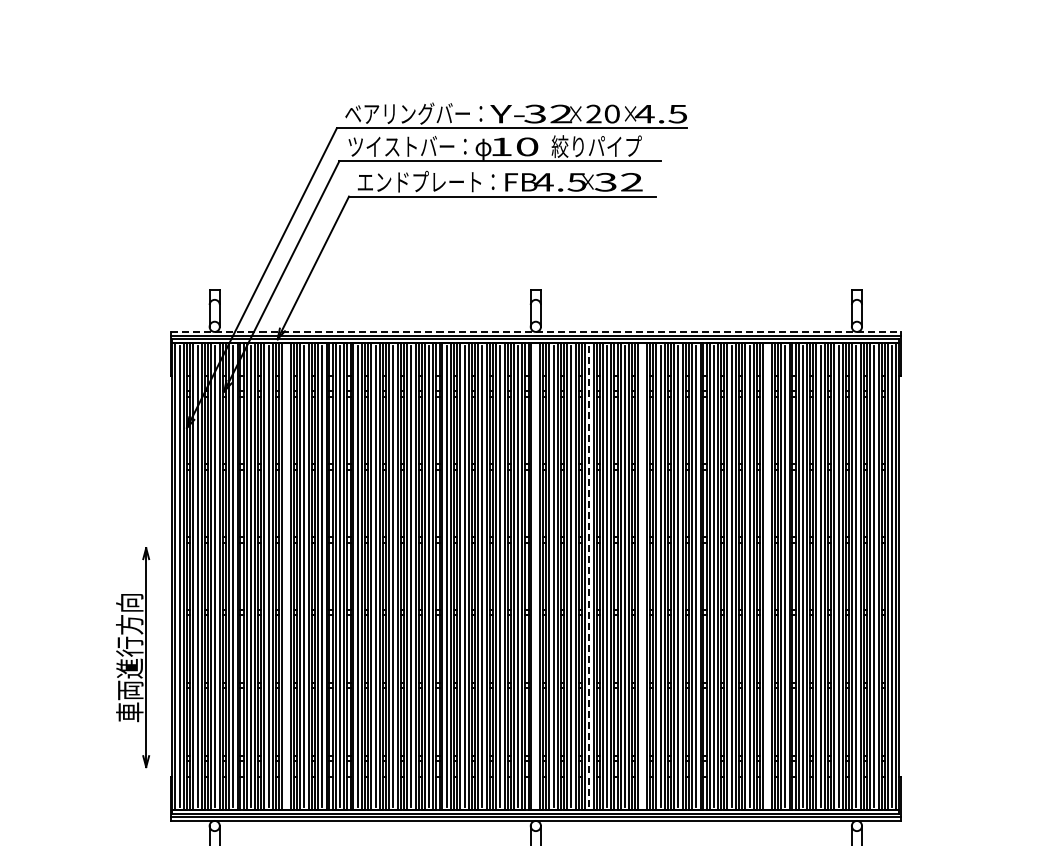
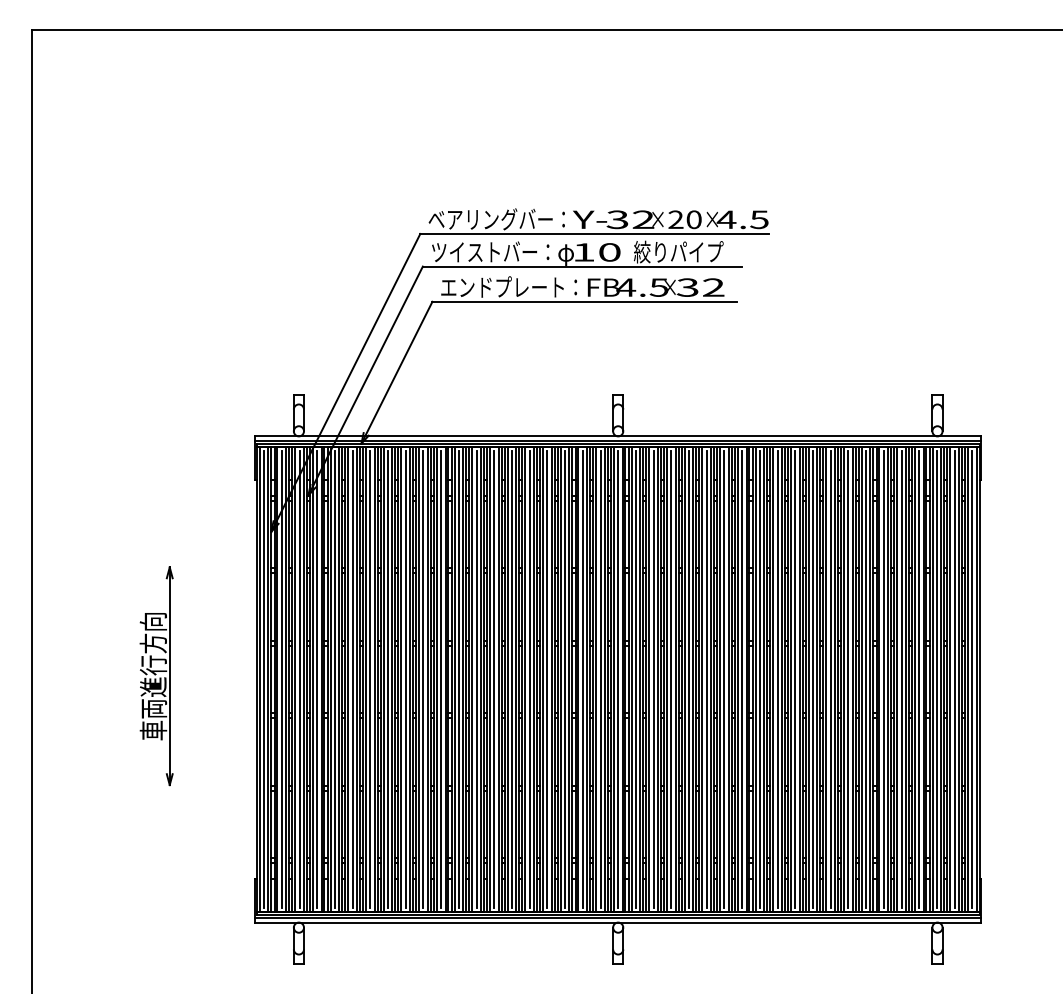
line: (536, 332) -> (618, 436), dashed -> solid
line: (286, 576) -> (370, 679), added
line: (536, 576) -> (618, 679), added
line: (589, 576) -> (671, 679), dashed -> solid
line: (642, 576) -> (724, 679), added
line: (767, 576) -> (848, 679), added
part: (132, 657) -> (156, 676), moved

